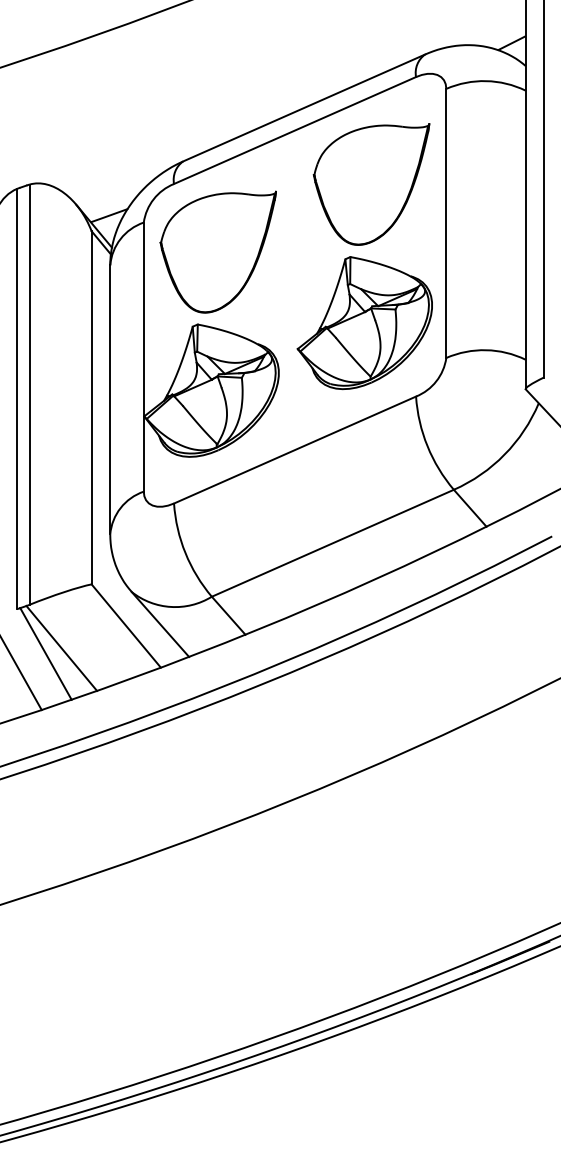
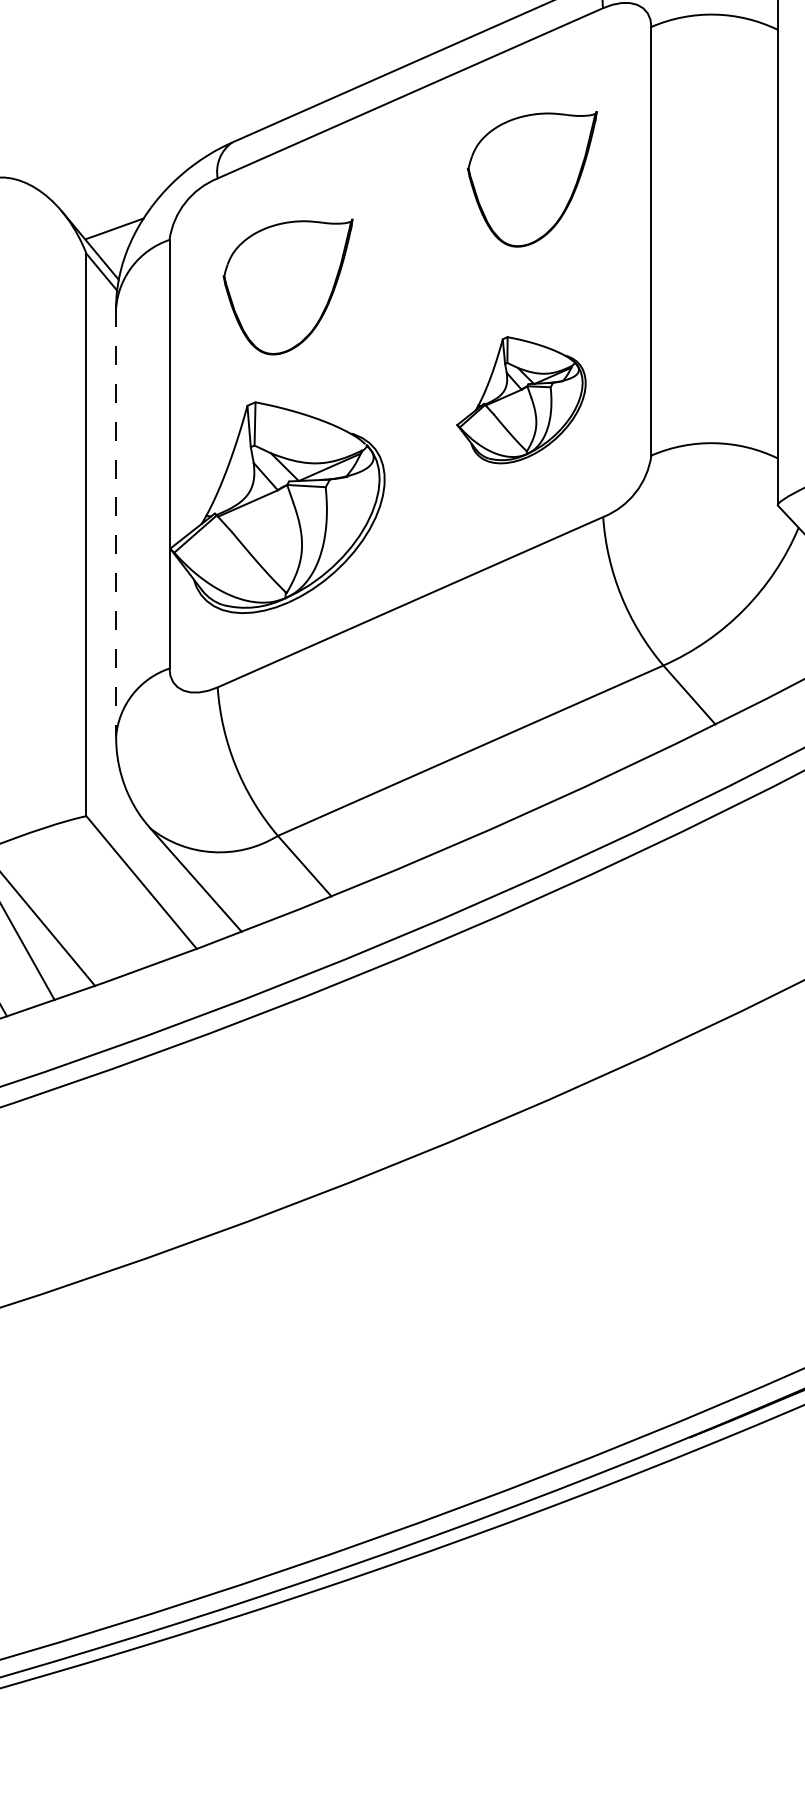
part: (371, 184) -> (532, 179), size x0.7
part: (217, 251) -> (286, 285), size x0.7
part: (364, 323) -> (521, 400), size x0.6
line: (110, 399) -> (116, 521), solid -> dashed

